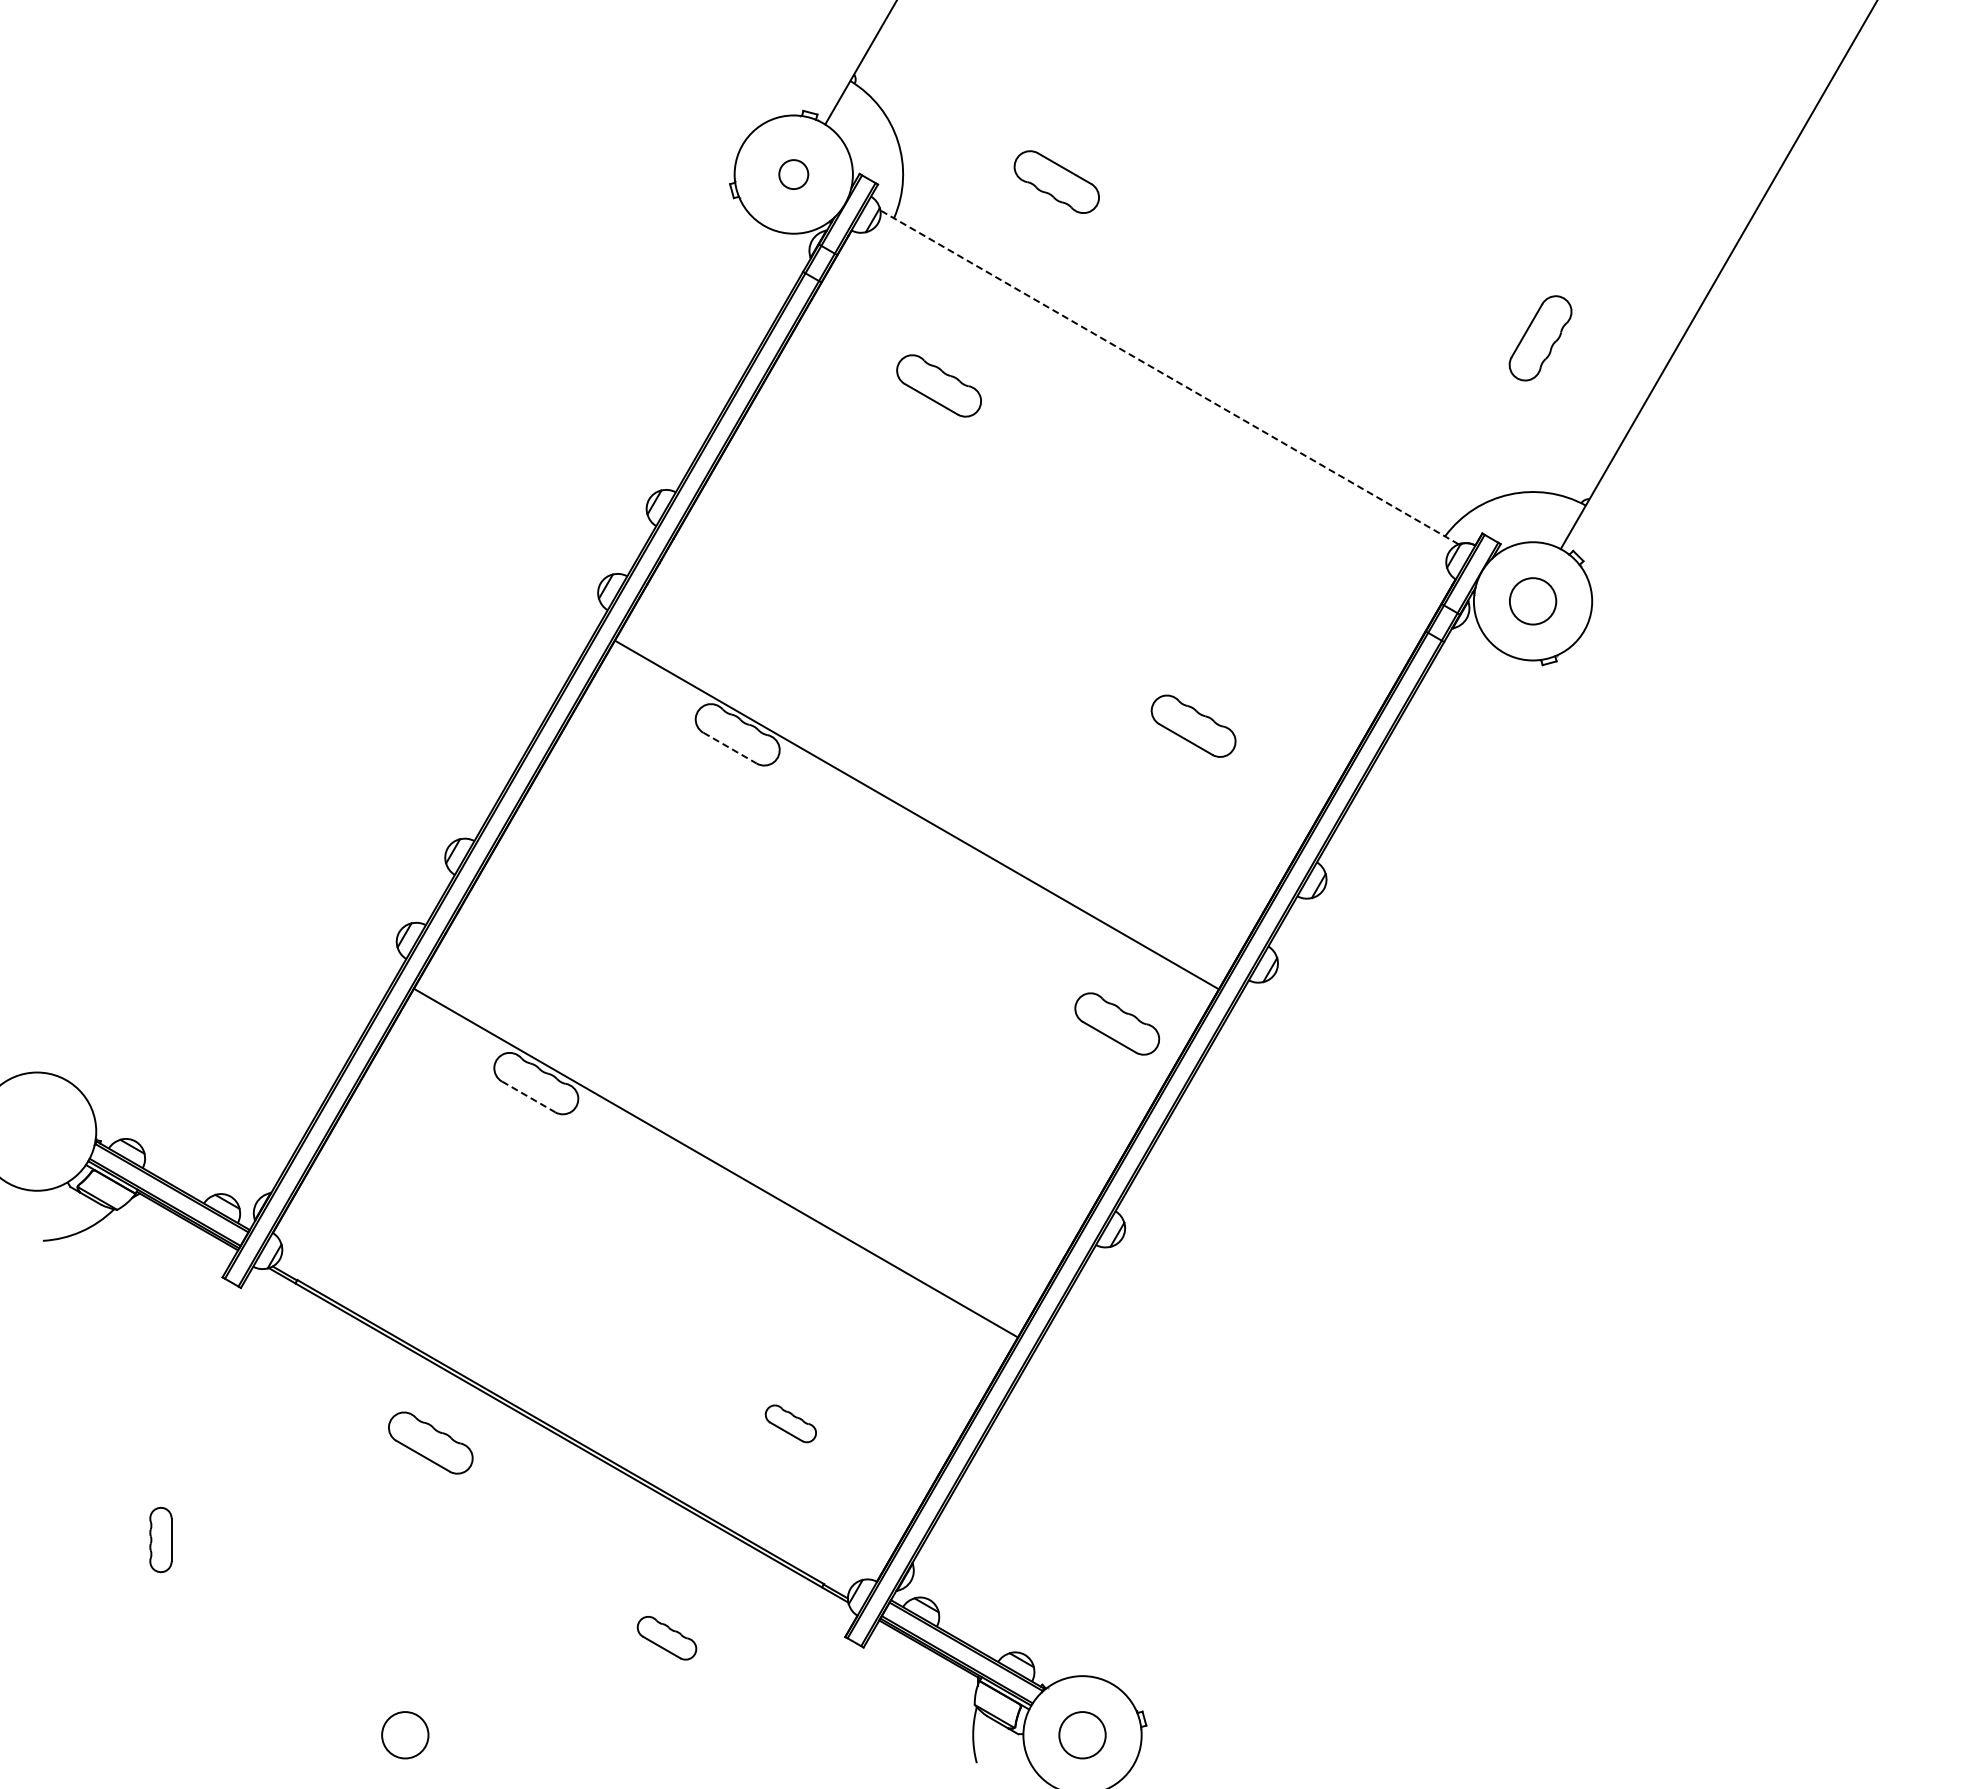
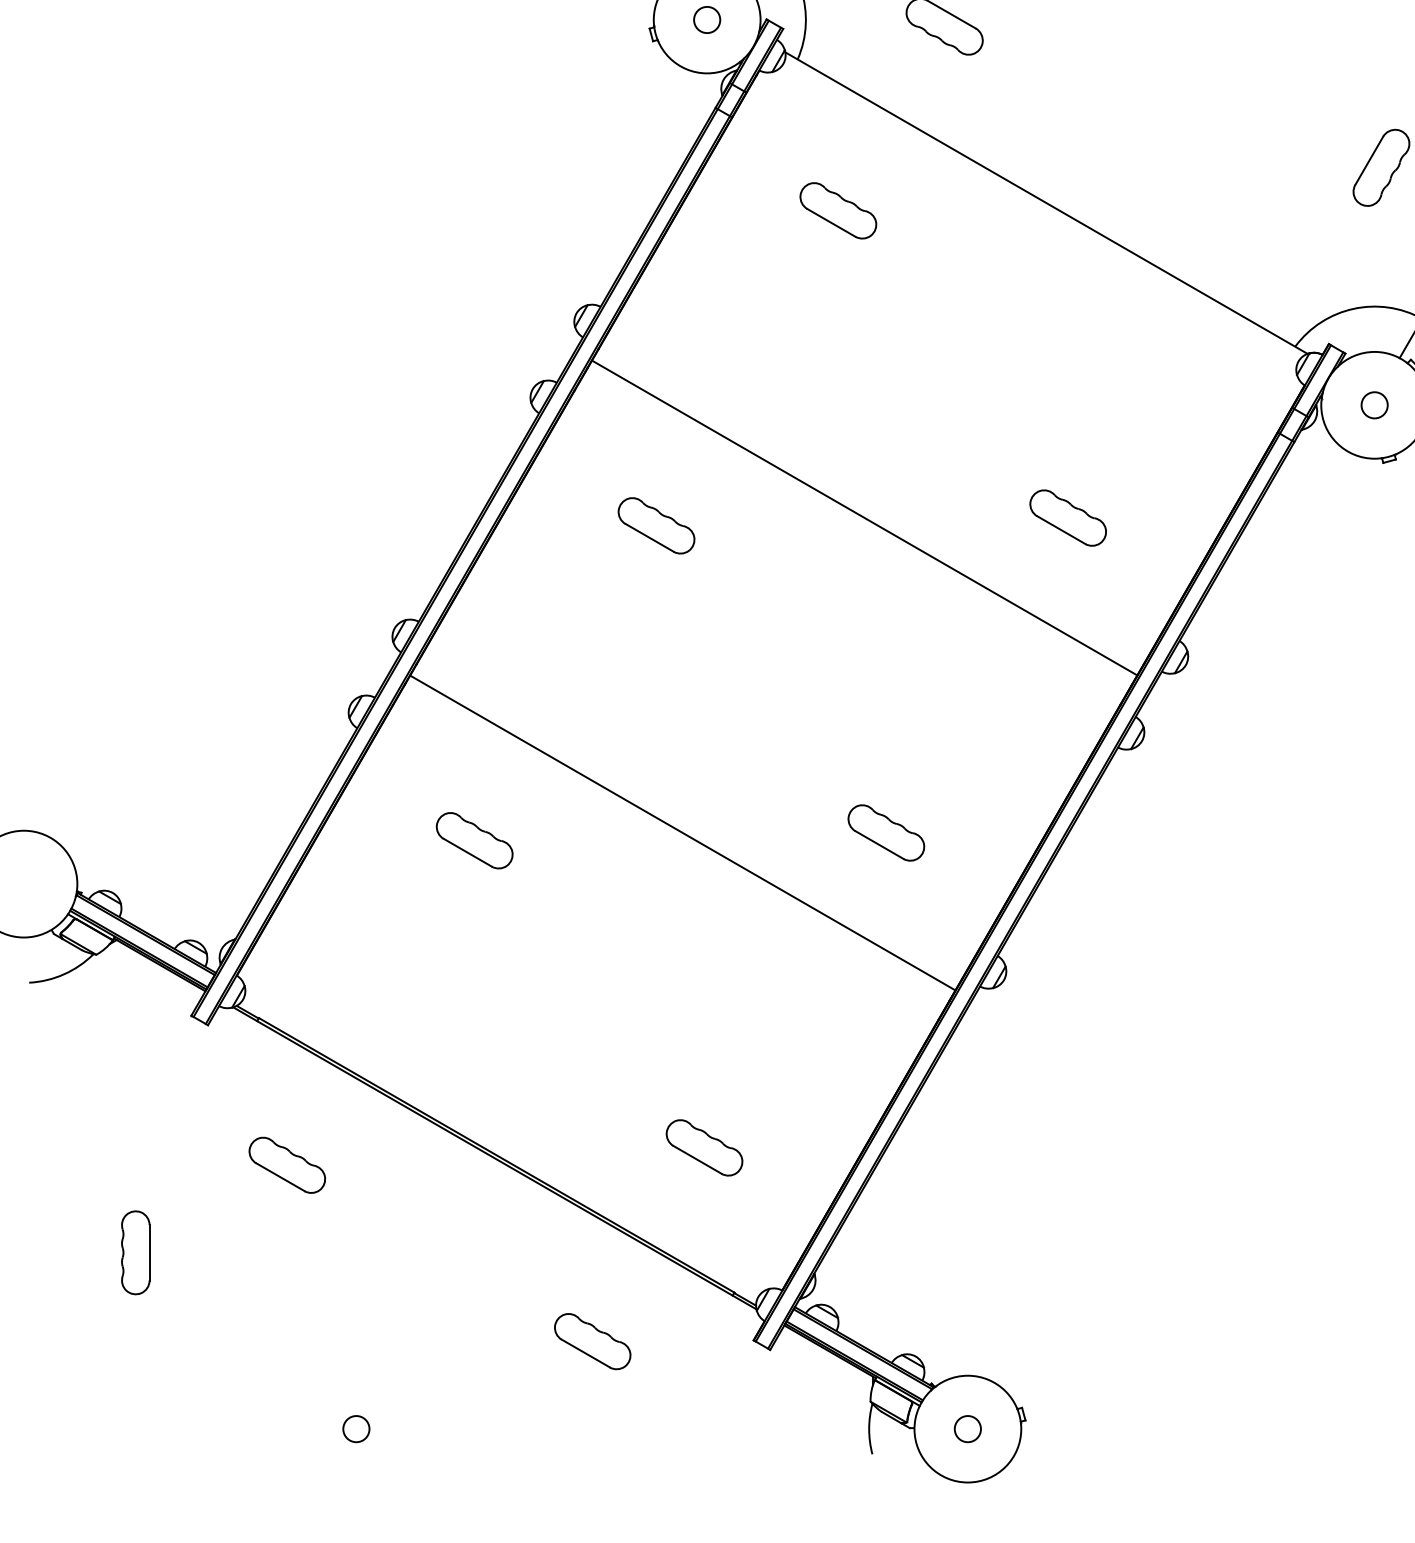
line: (1169, 377) -> (1046, 203), dashed -> solid
circle: (1532, 600) -> (1374, 404), size x0.62
line: (730, 748) -> (650, 538), dashed -> solid
line: (917, 814) -> (864, 517), moved
part: (1117, 1023) -> (886, 832), moved
line: (528, 1096) -> (467, 852), dashed -> solid
line: (715, 1162) -> (682, 832), moved
part: (790, 1423) -> (704, 1147), size x1.67
part: (430, 1442) -> (287, 1164), moved
part: (160, 1539) -> (135, 1252), size x1.43
part: (666, 1637) -> (592, 1340), size x1.43
circle: (404, 1734) -> (355, 1428), size x0.62
circle: (1082, 1734) -> (967, 1428), size x0.62

